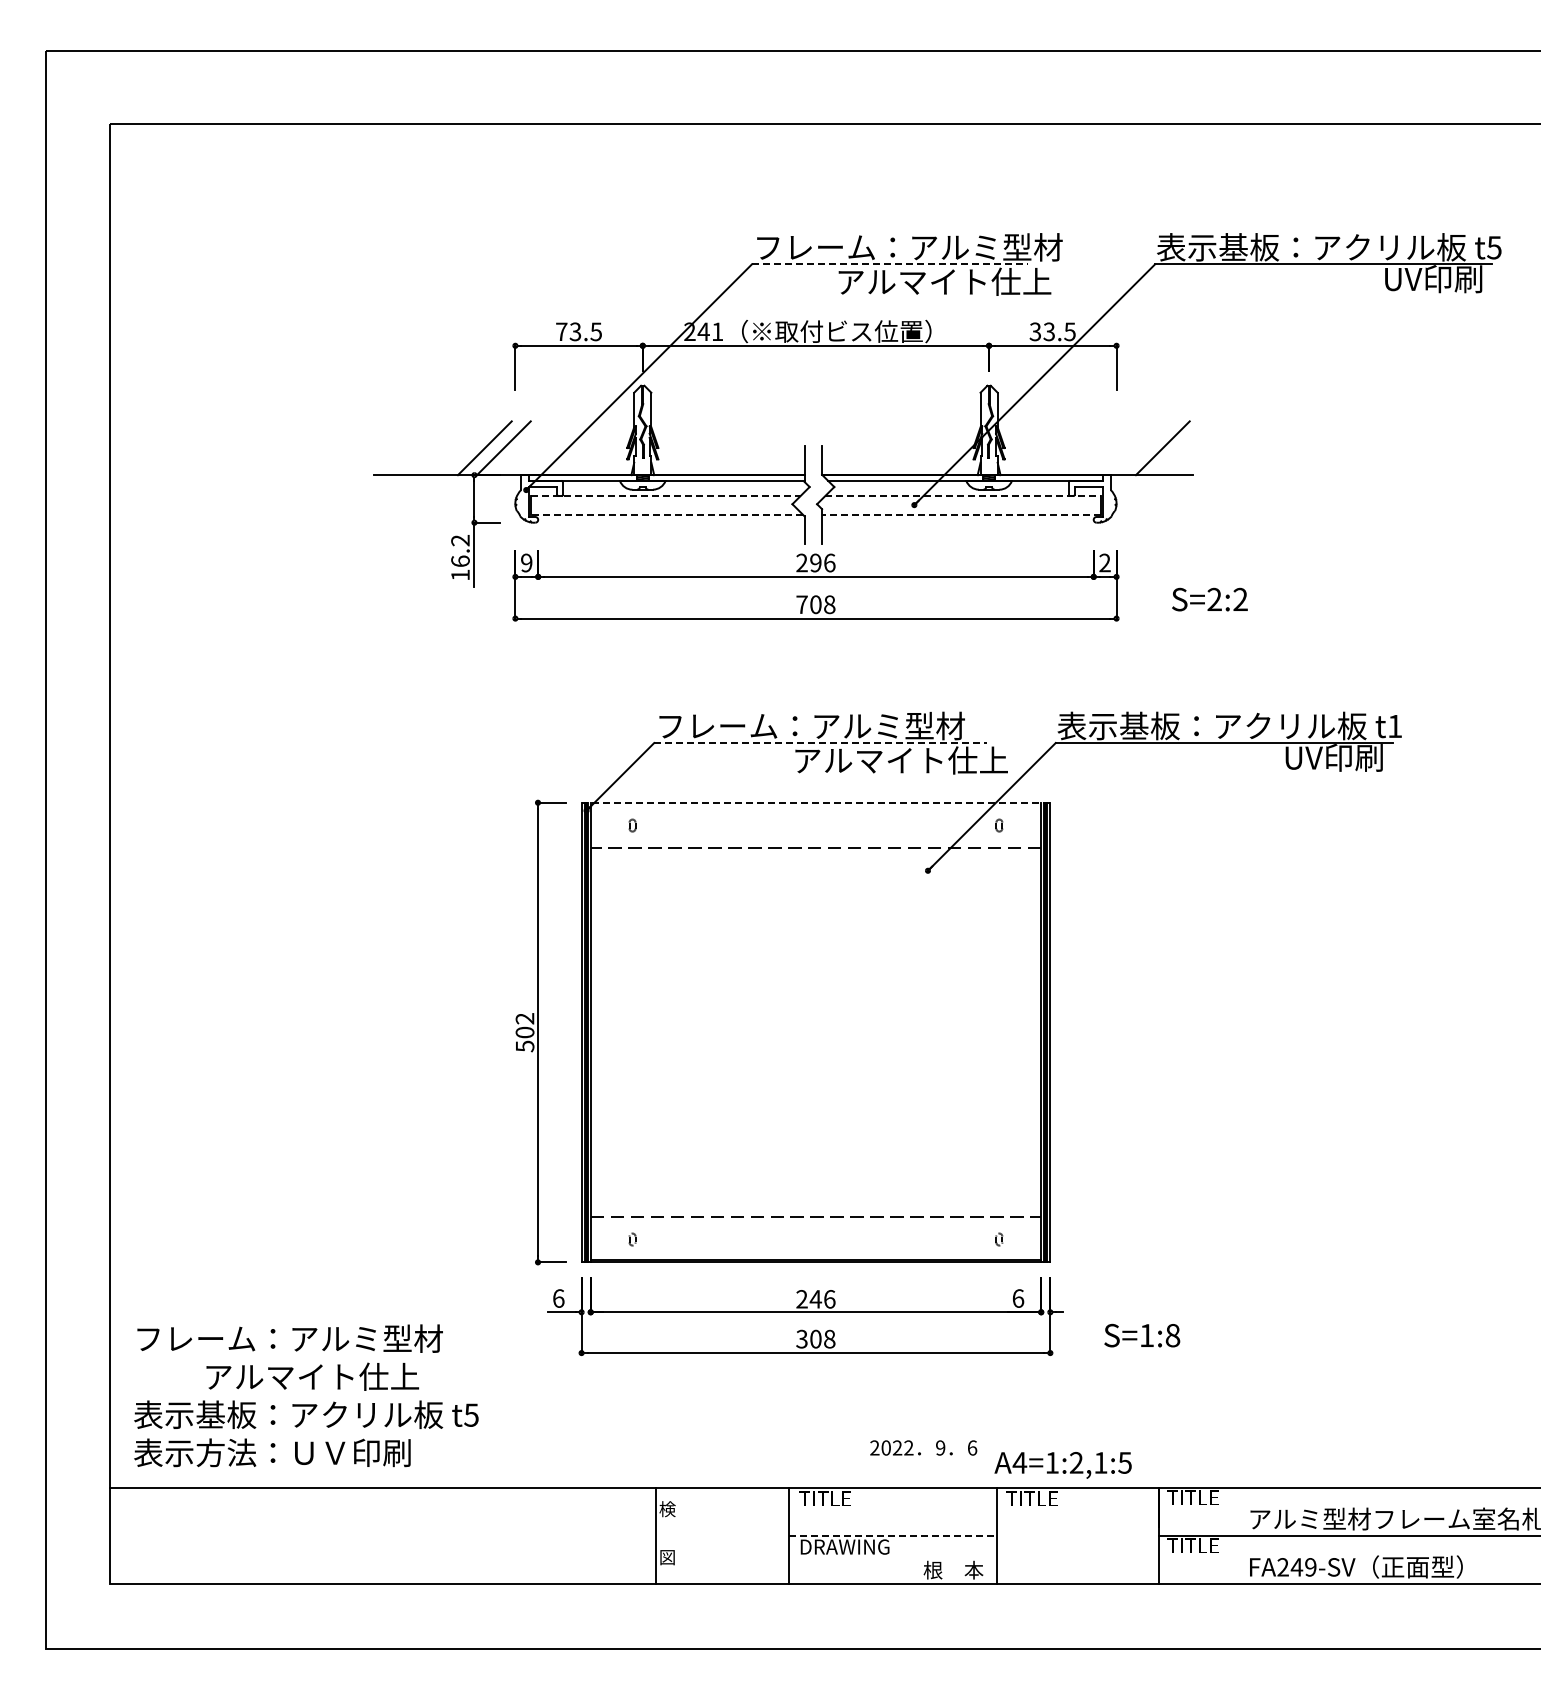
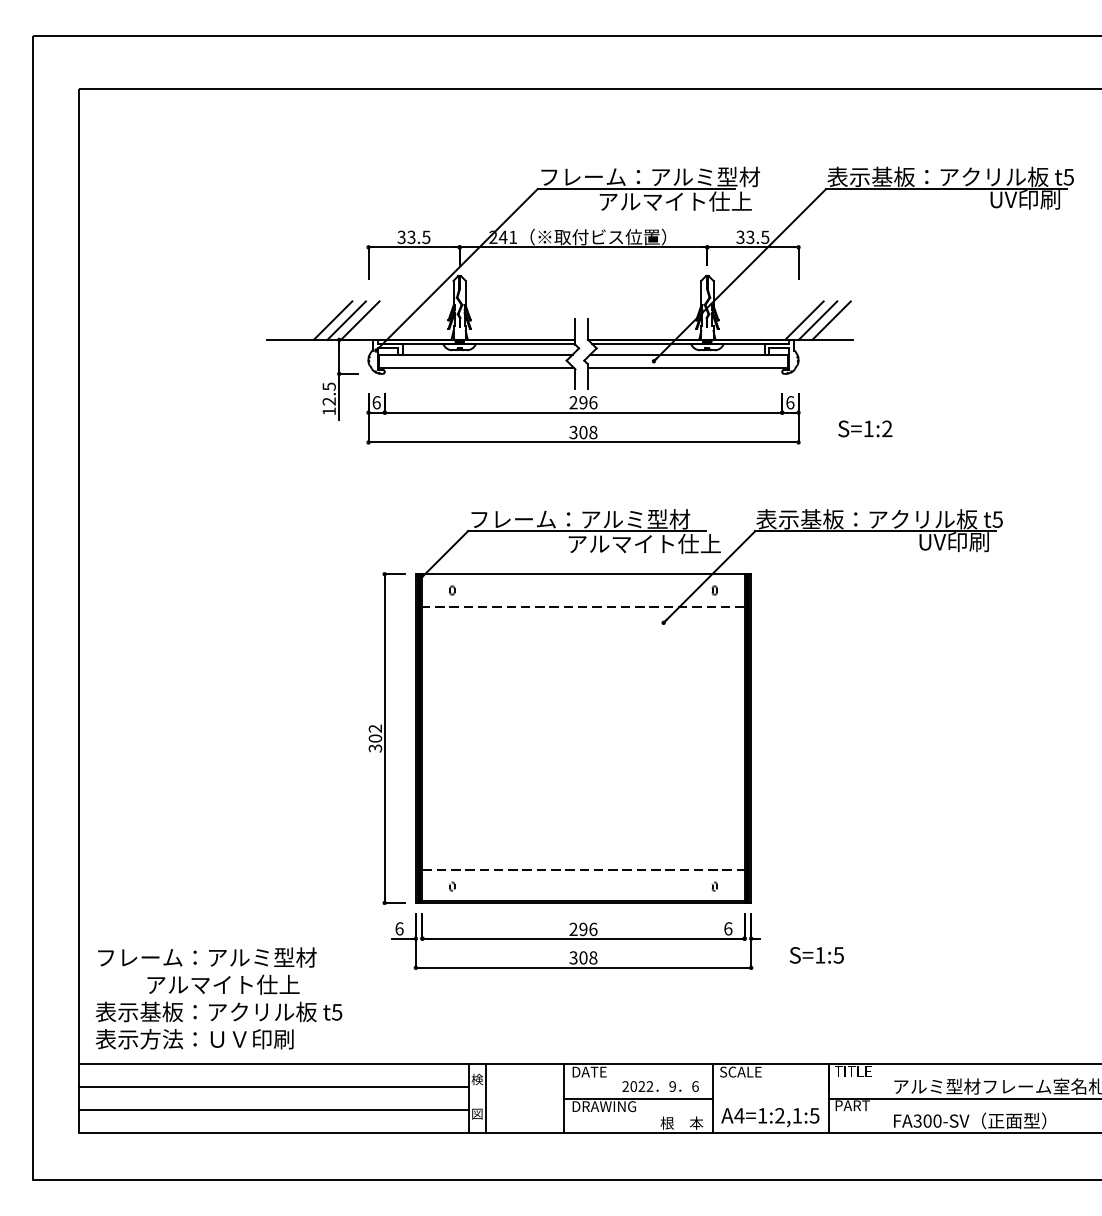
line: (890, 264) -> (636, 189), dashed -> solid
text: (561, 331) -> (401, 237), 73.5 -> 33.5
line: (465, 448) -> (332, 320), added
line: (1124, 448) -> (804, 320), added
line: (1143, 448) -> (817, 320), added
line: (666, 496) -> (476, 355), dashed -> solid
line: (963, 496) -> (689, 355), dashed -> solid
line: (666, 515) -> (476, 368), dashed -> solid
line: (961, 515) -> (687, 368), dashed -> solid
text: (460, 551) -> (329, 394), 16.2 -> 12.5
text: (526, 562) -> (376, 402), 9 -> 6
text: (1104, 562) -> (789, 402), 2 -> 6
text: (1214, 598) -> (868, 428), S=2:2 -> S=1:2
text: (801, 604) -> (573, 432), 708 -> 308
text: (1394, 726) -> (997, 519), t1 -> t5
line: (821, 743) -> (587, 531), dashed -> solid
line: (815, 802) -> (583, 574), dashed -> solid
text: (524, 1045) -> (375, 747), 502 -> 302
text: (815, 1299) -> (583, 929), 246 -> 296
text: (1172, 1335) -> (838, 955), S=1:8 -> S=1:5
text: (923, 1447) -> (660, 1086), moved
text: (1062, 1465) -> (769, 1117), moved
text: (824, 1498) -> (589, 1071), TITLE -> DATE
text: (1035, 1498) -> (740, 1071), TITLE -> SCALE
line: (383, 1519) -> (274, 1086), added
line: (678, 1535) -> (485, 1098), added
line: (893, 1535) -> (638, 1098), dashed -> solid
text: (1192, 1545) -> (852, 1105), TITLE -> PART
line: (383, 1551) -> (274, 1109), added
text: (1296, 1567) -> (927, 1121), FA249-SV -> FA300-SV

